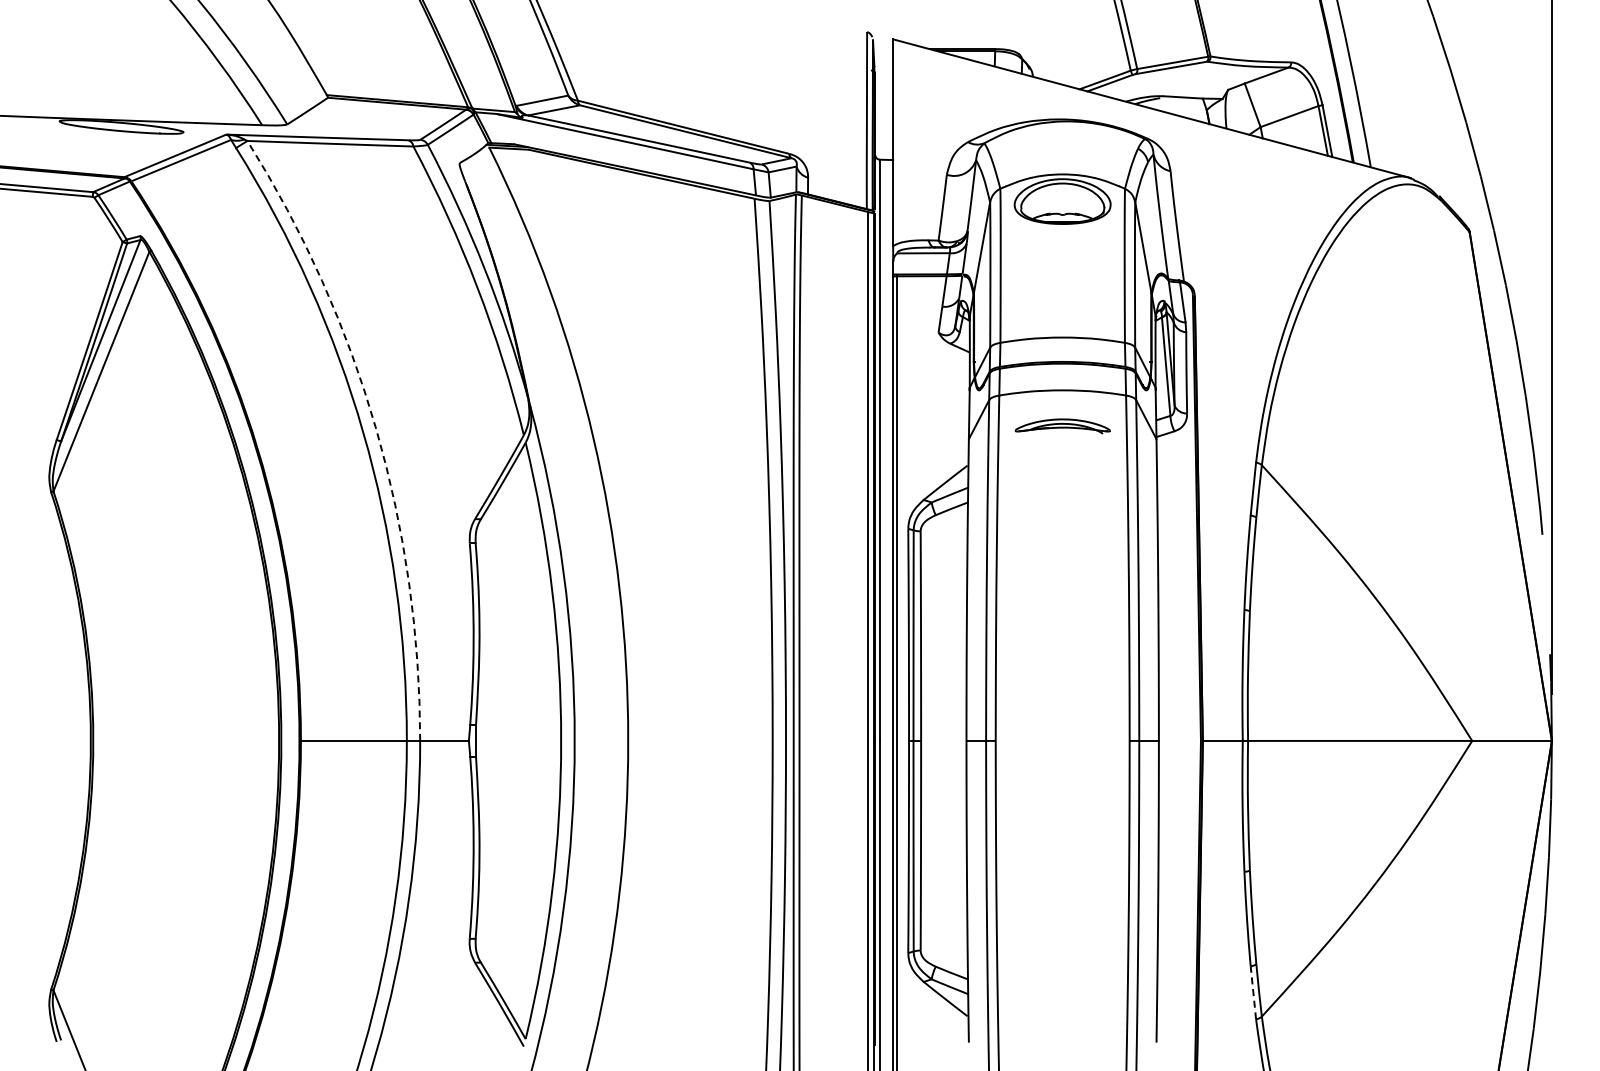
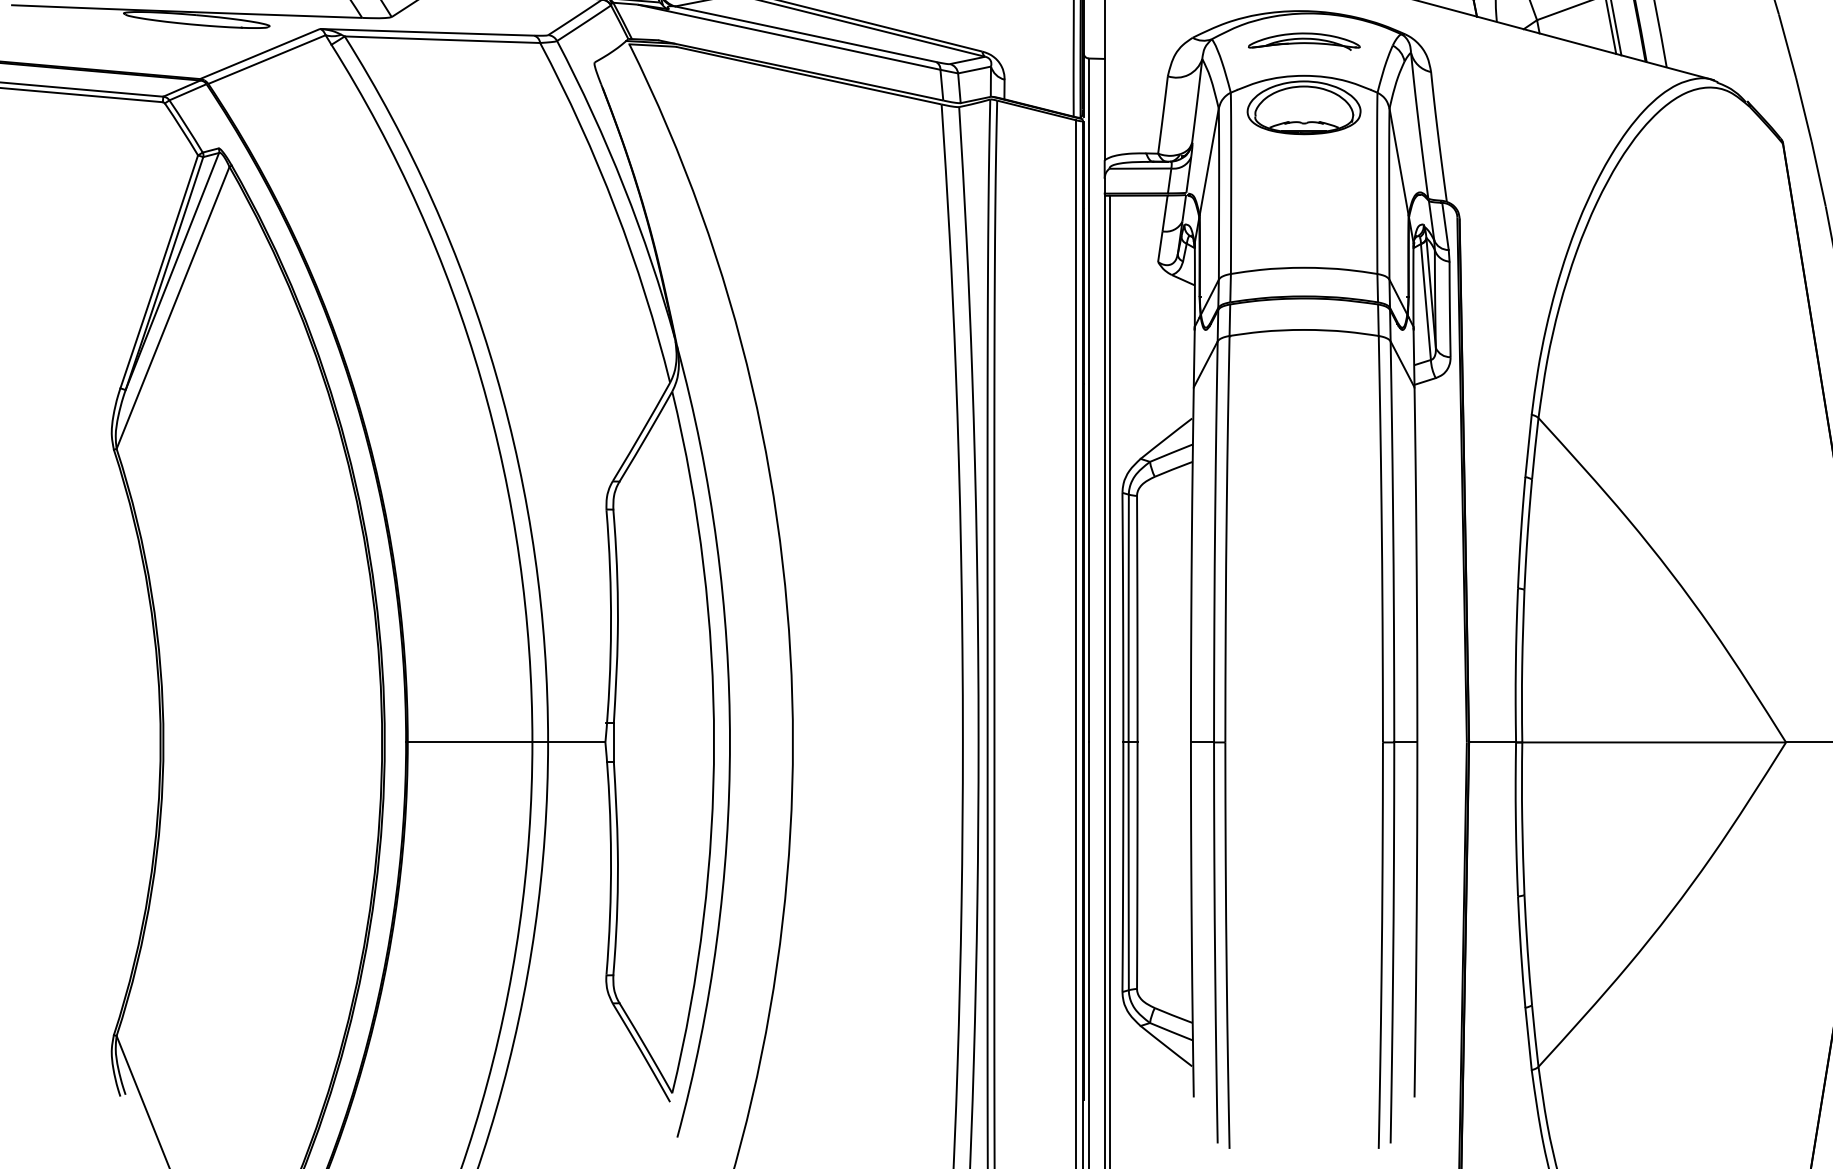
part: (1062, 426) -> (1303, 41), moved
arc: (376, 428) -> (496, 374), dashed -> solid
line: (1253, 992) -> (1528, 1038), dashed -> solid

